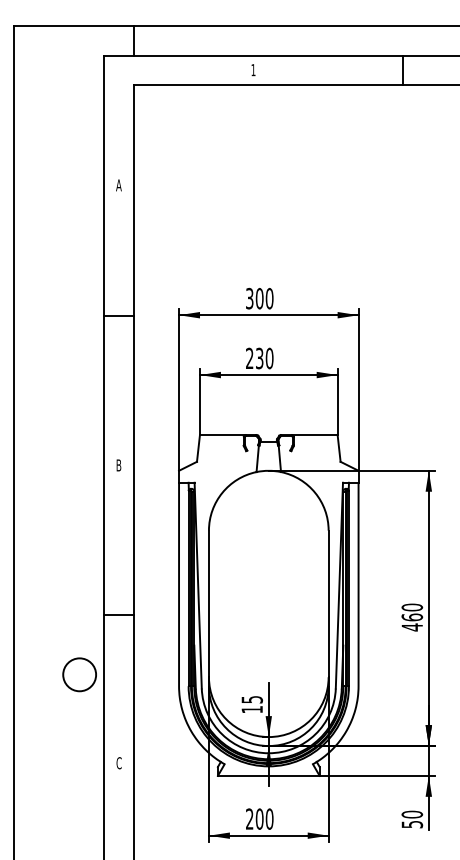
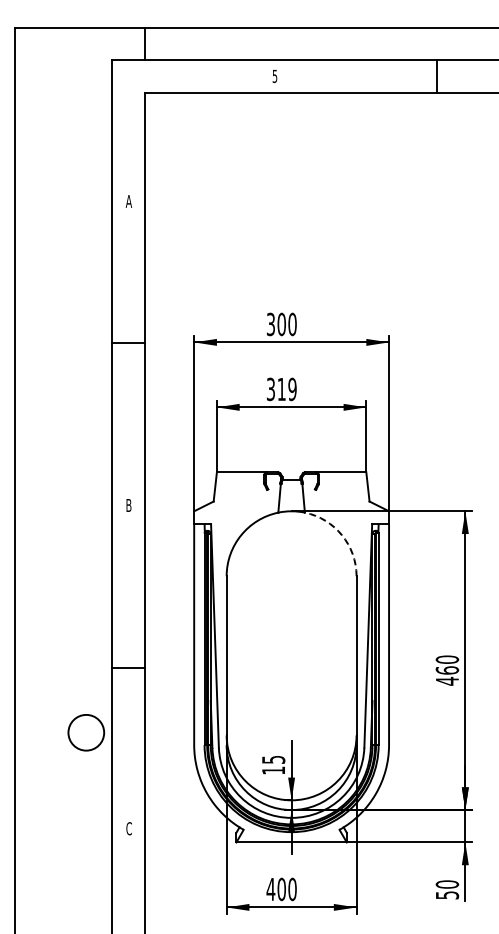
text: (253, 70) -> (274, 76), 1 -> 5
text: (259, 358) -> (281, 389), 230 -> 319
arc: (315, 493) -> (342, 535), solid -> dashed
text: (249, 818) -> (270, 888), 200 -> 400

